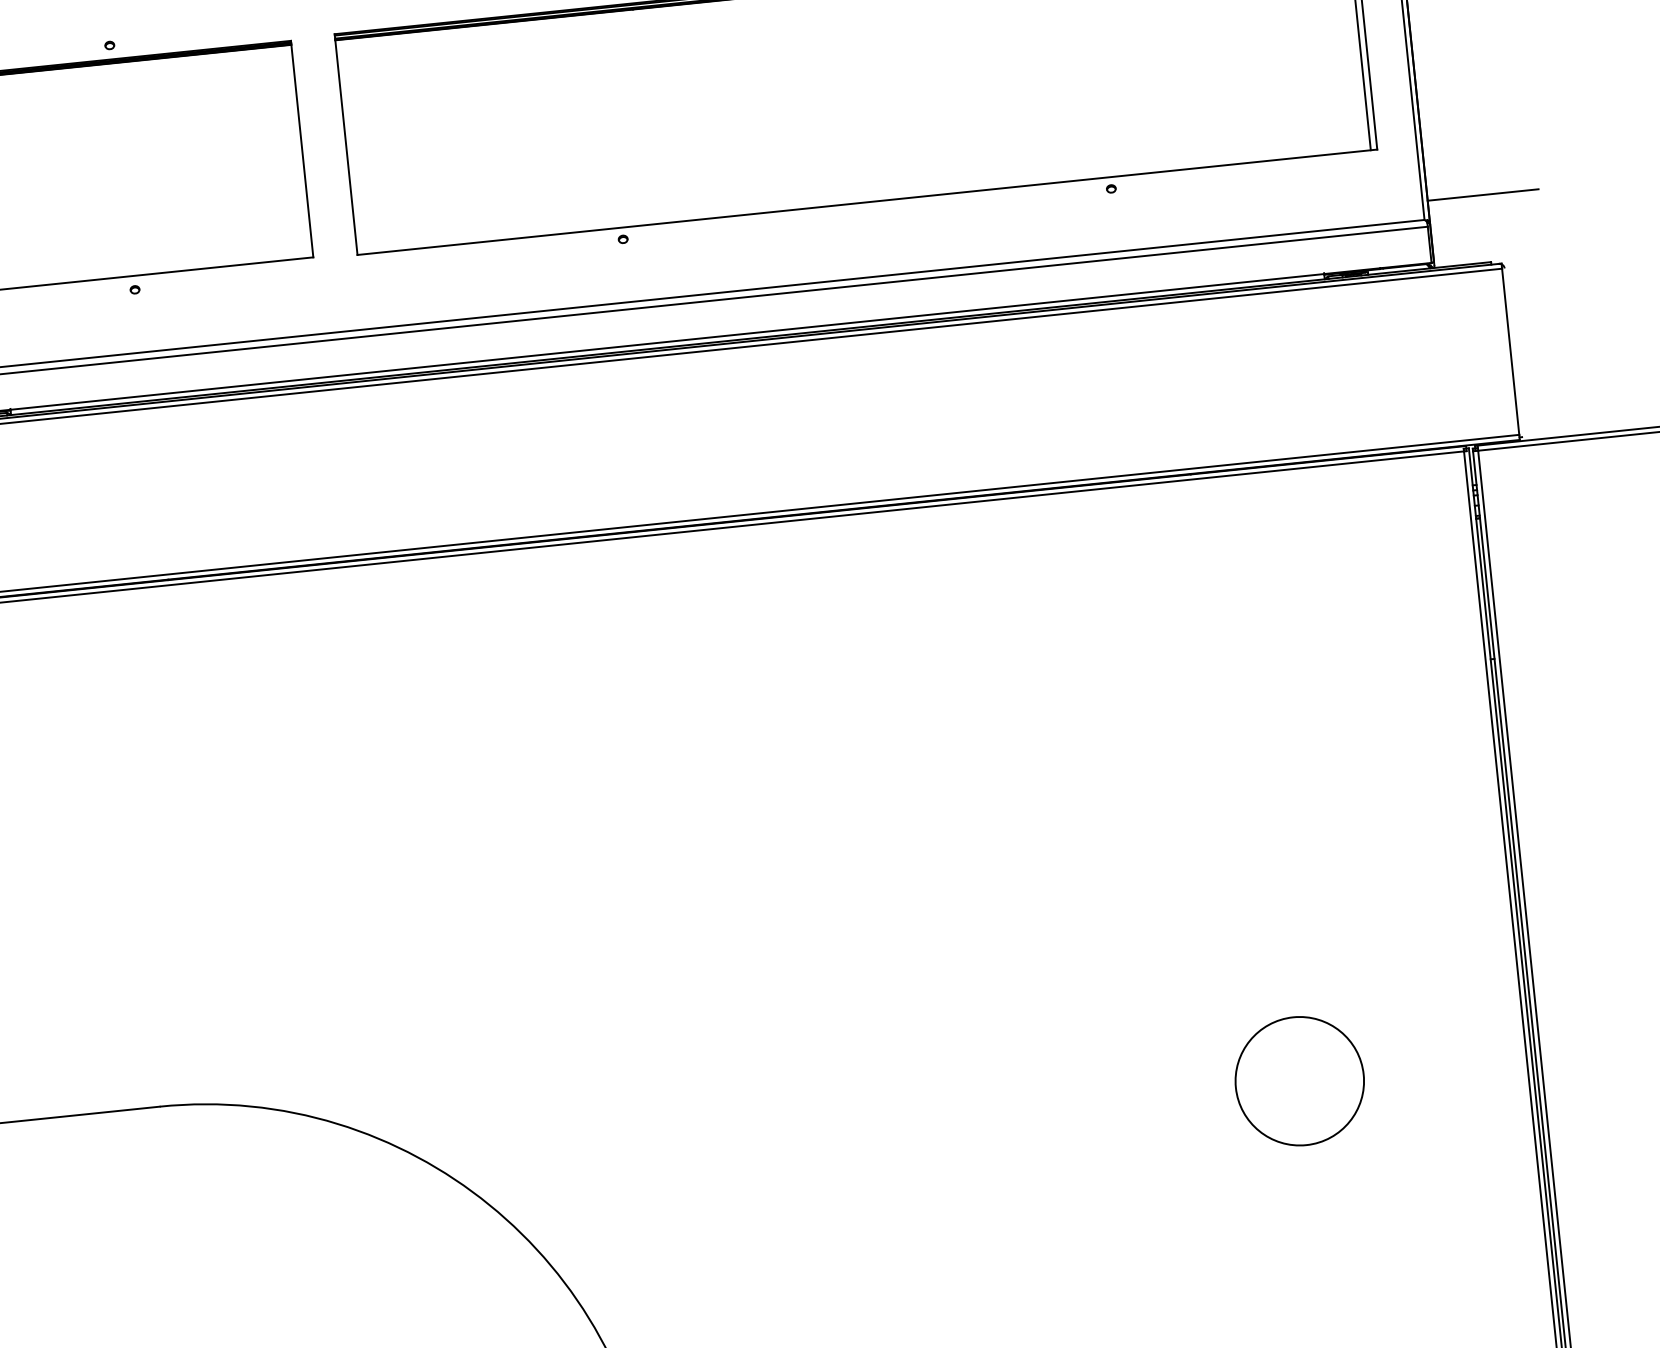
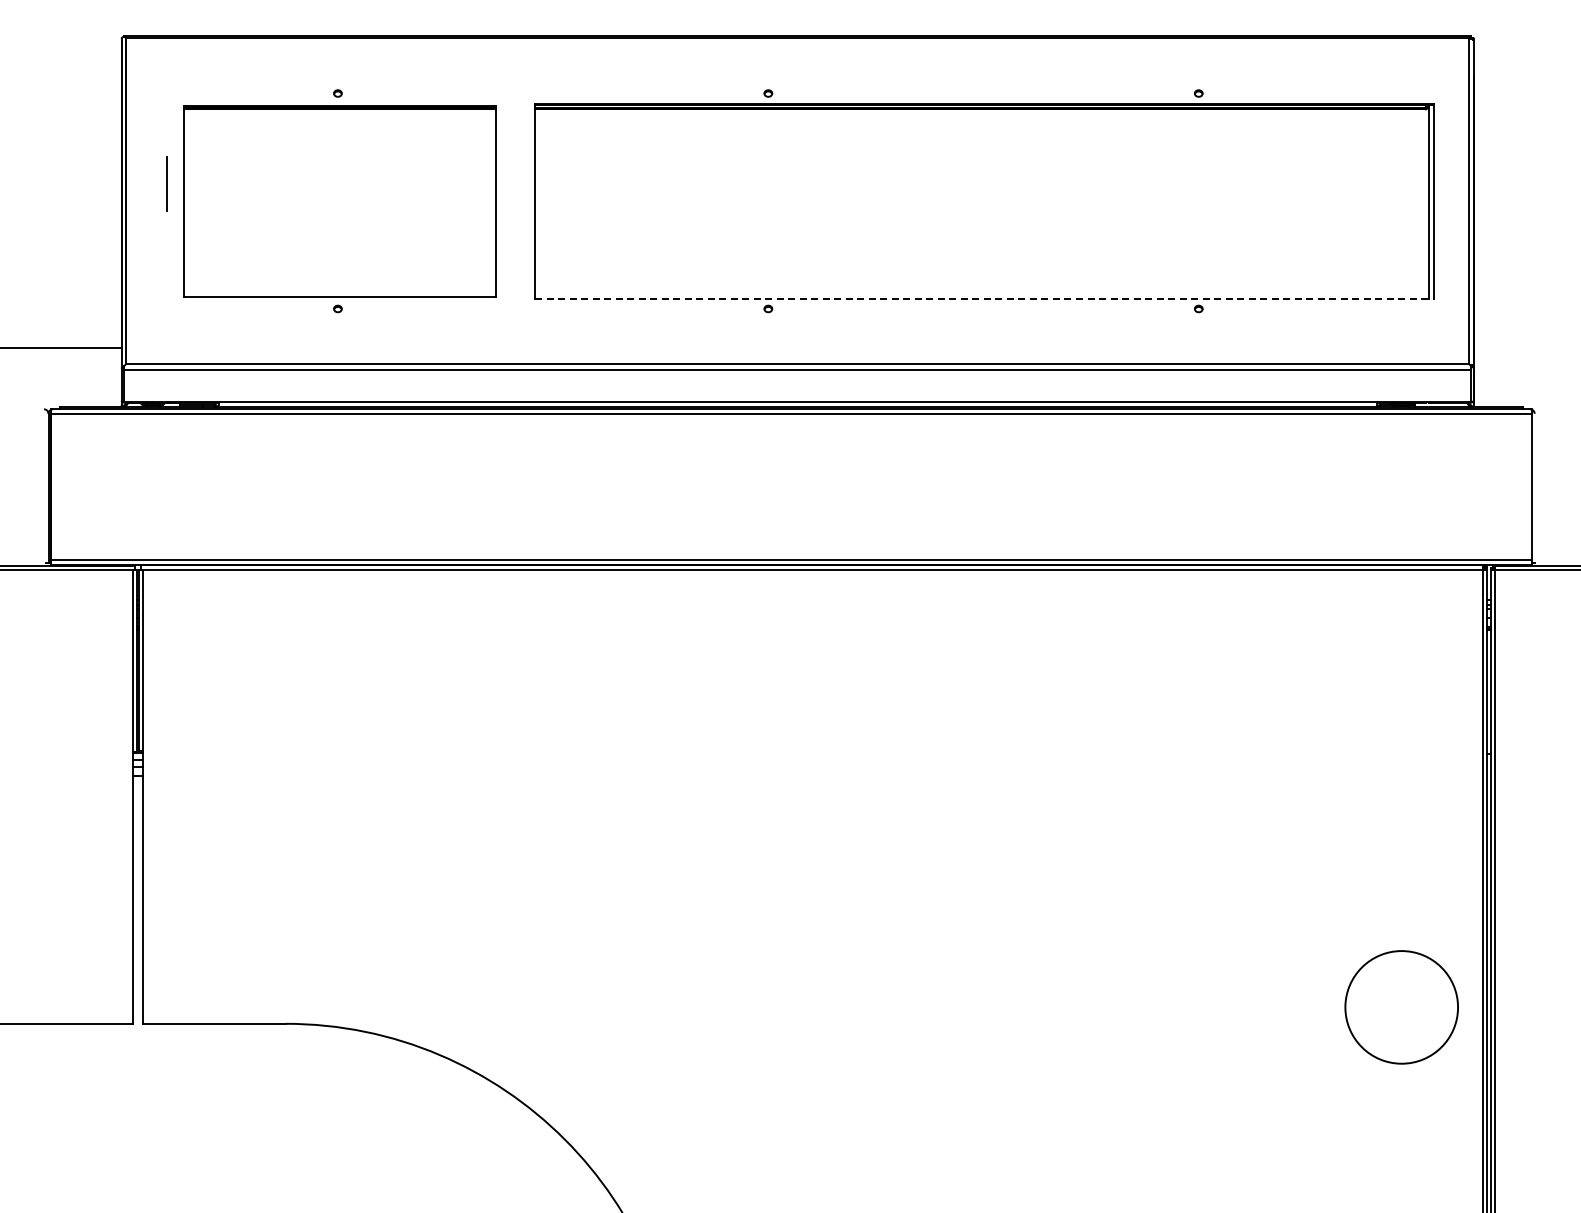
line: (1483, 194) -> (1522, 347), removed
line: (867, 202) -> (984, 298), solid -> dashed
circle: (1299, 1081) -> (1401, 1007), moved

